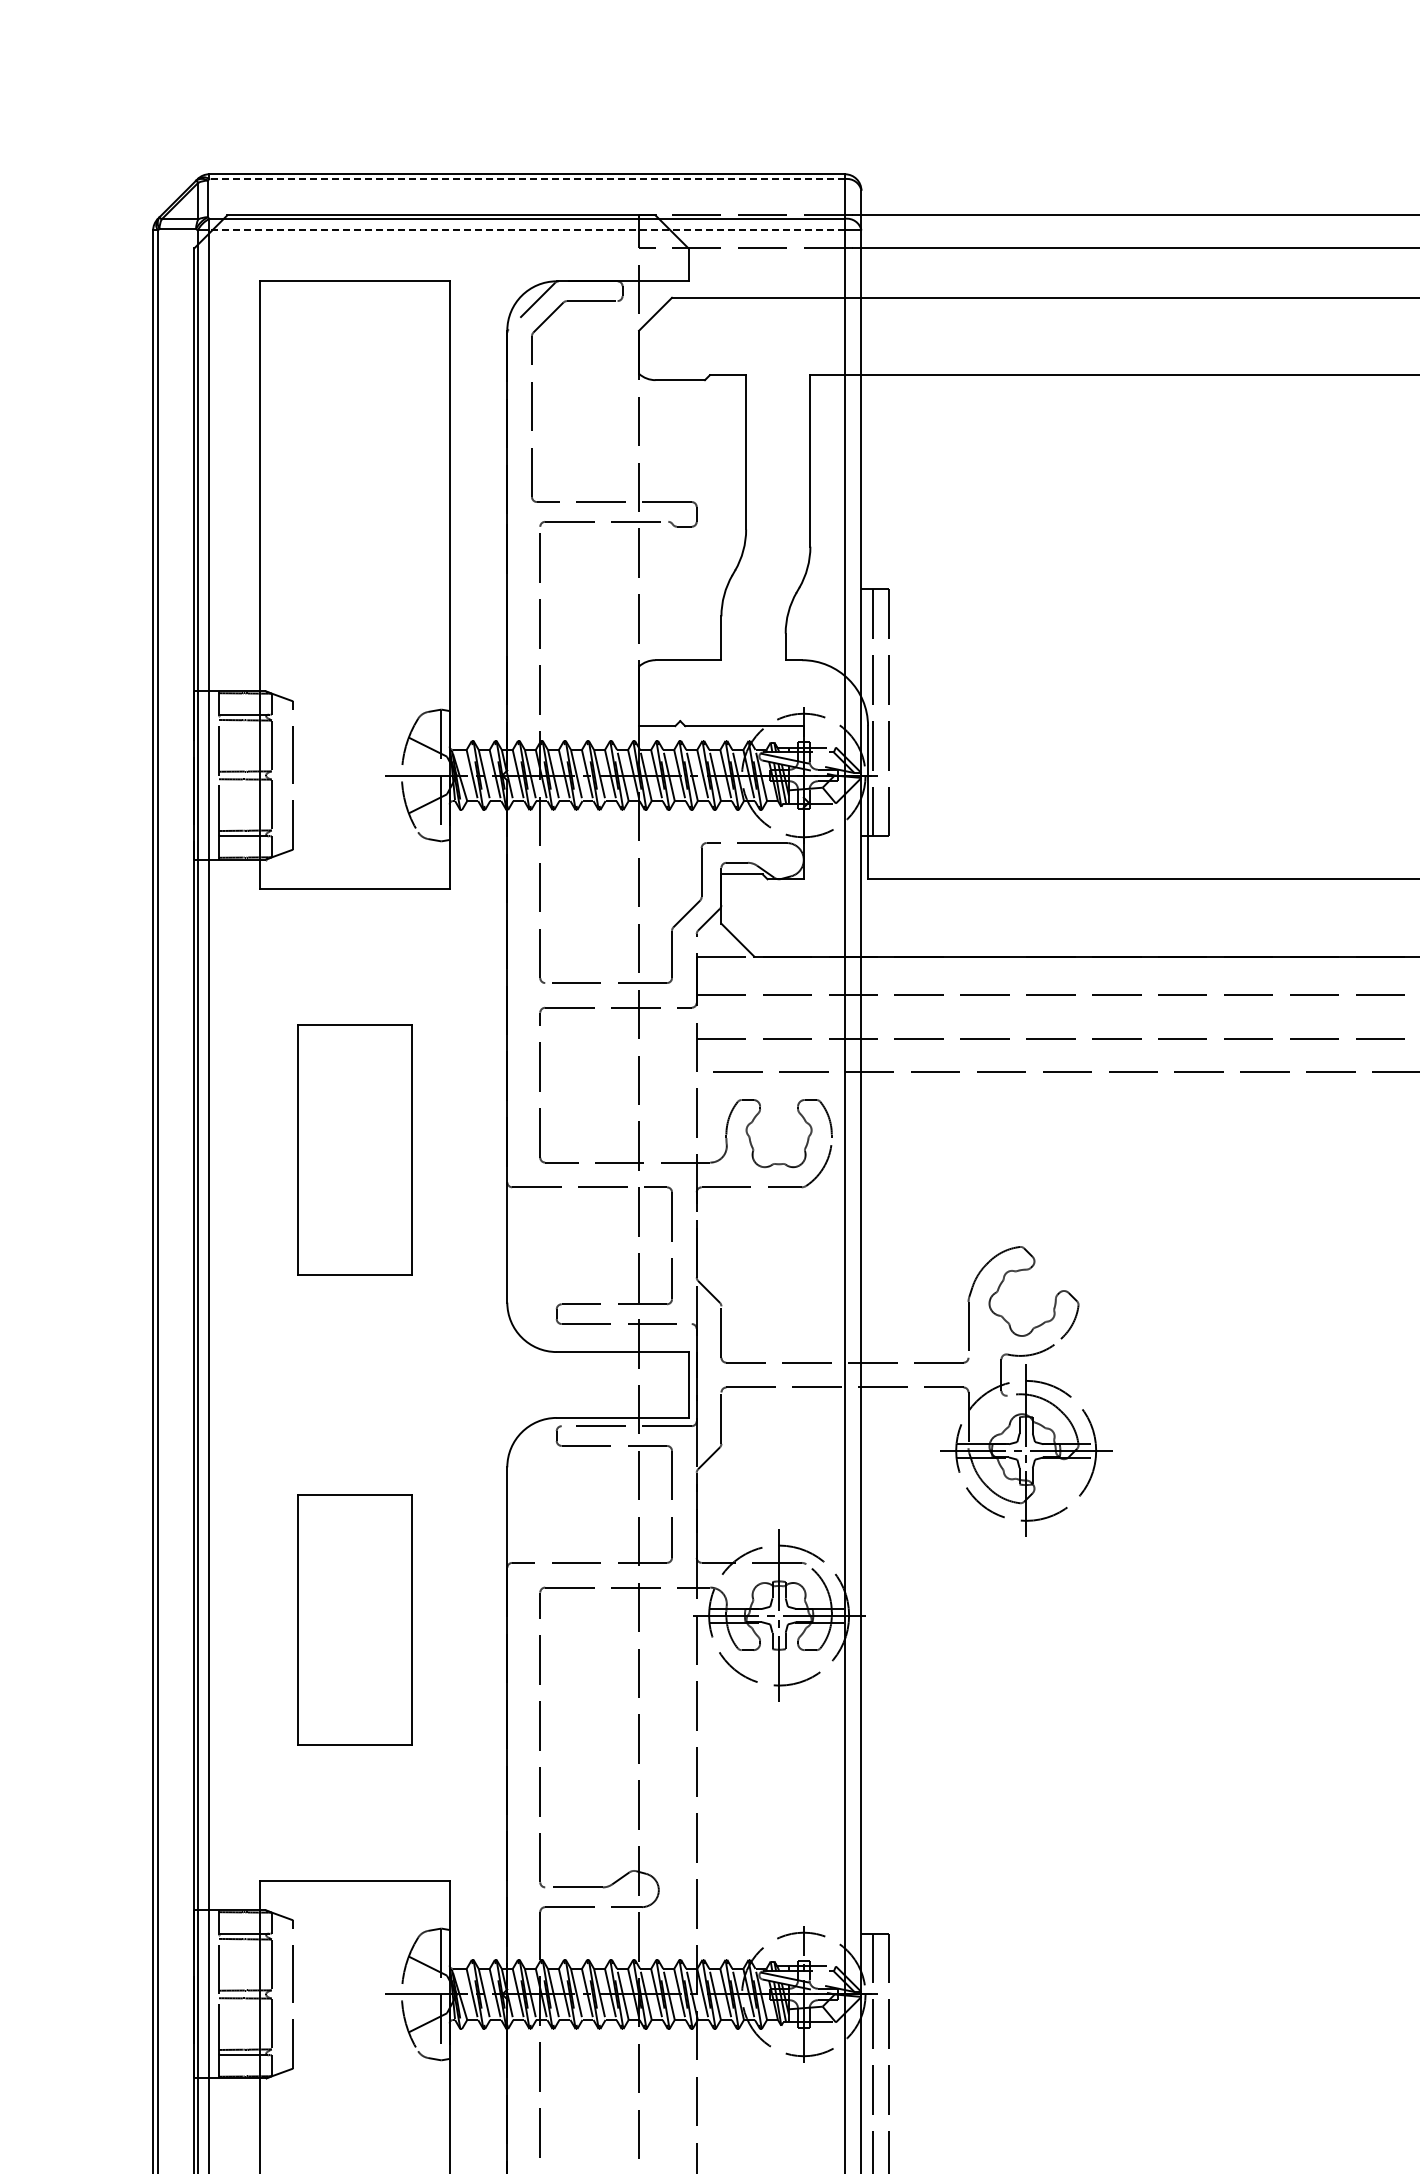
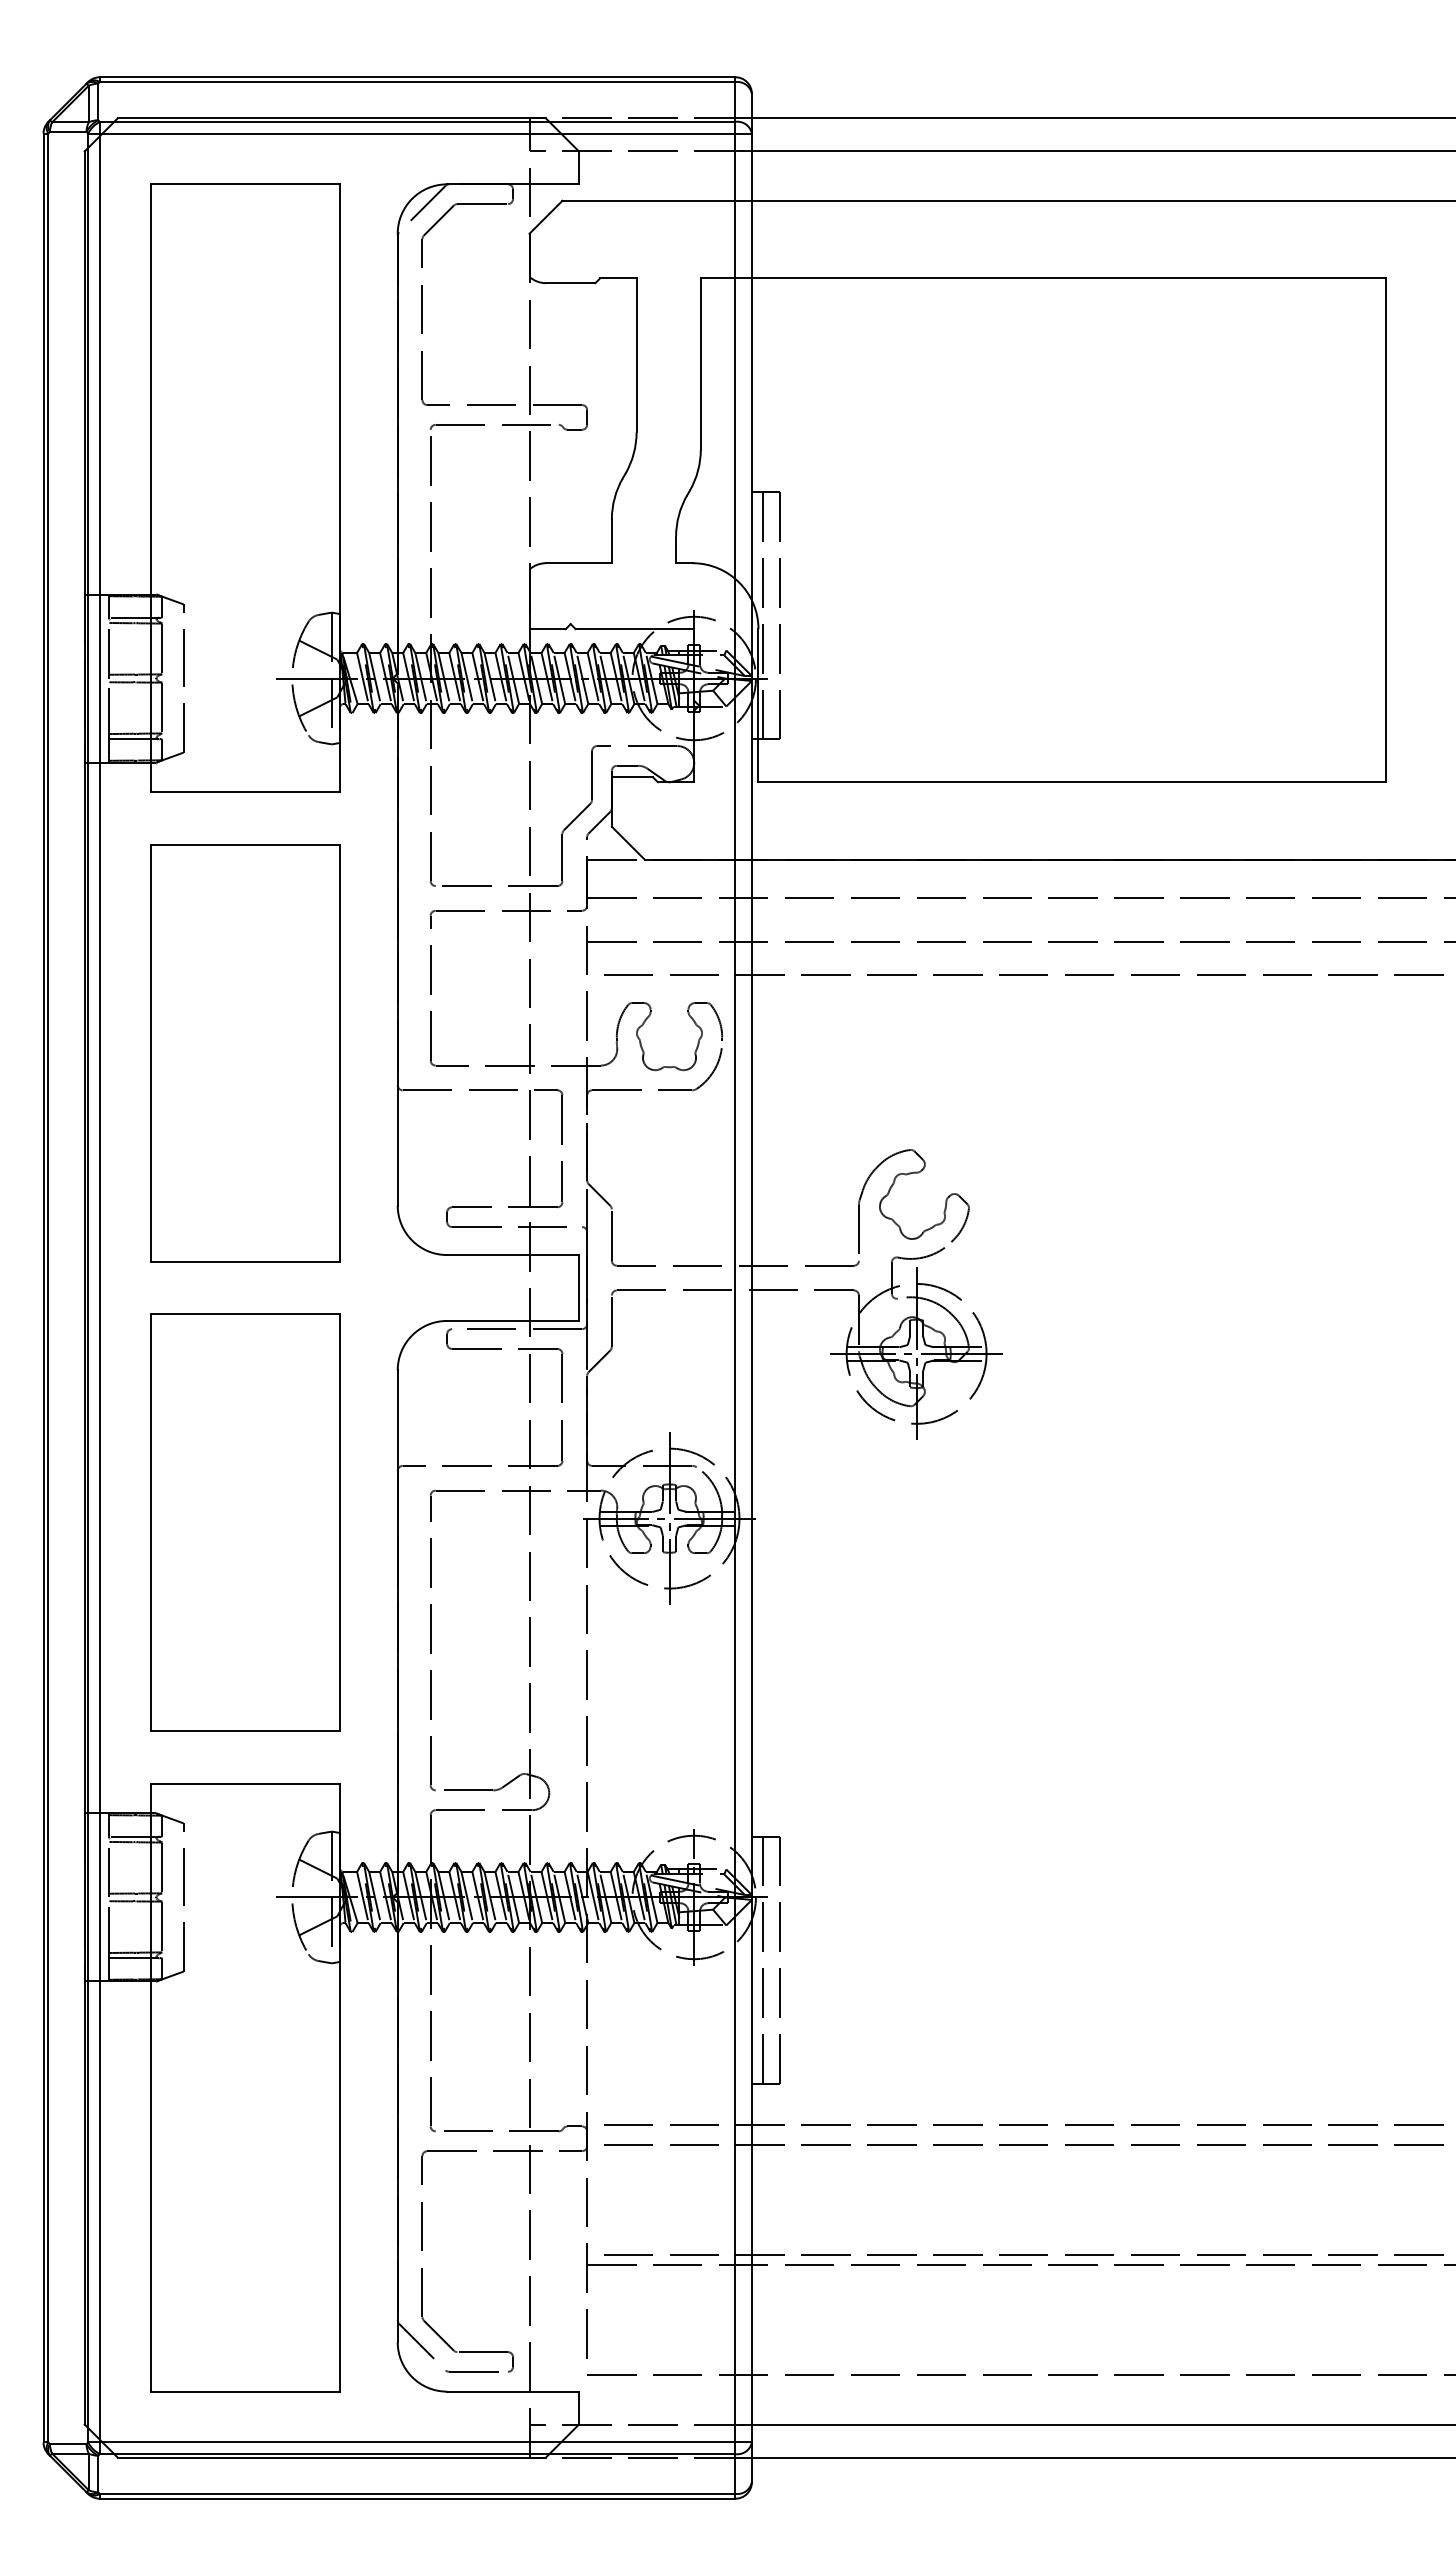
line: (527, 179) -> (417, 82), dashed -> solid
line: (527, 230) -> (417, 133), dashed -> solid
part: (355, 1150) -> (245, 1053), size x1.67
part: (355, 1619) -> (245, 1522), size x1.67

